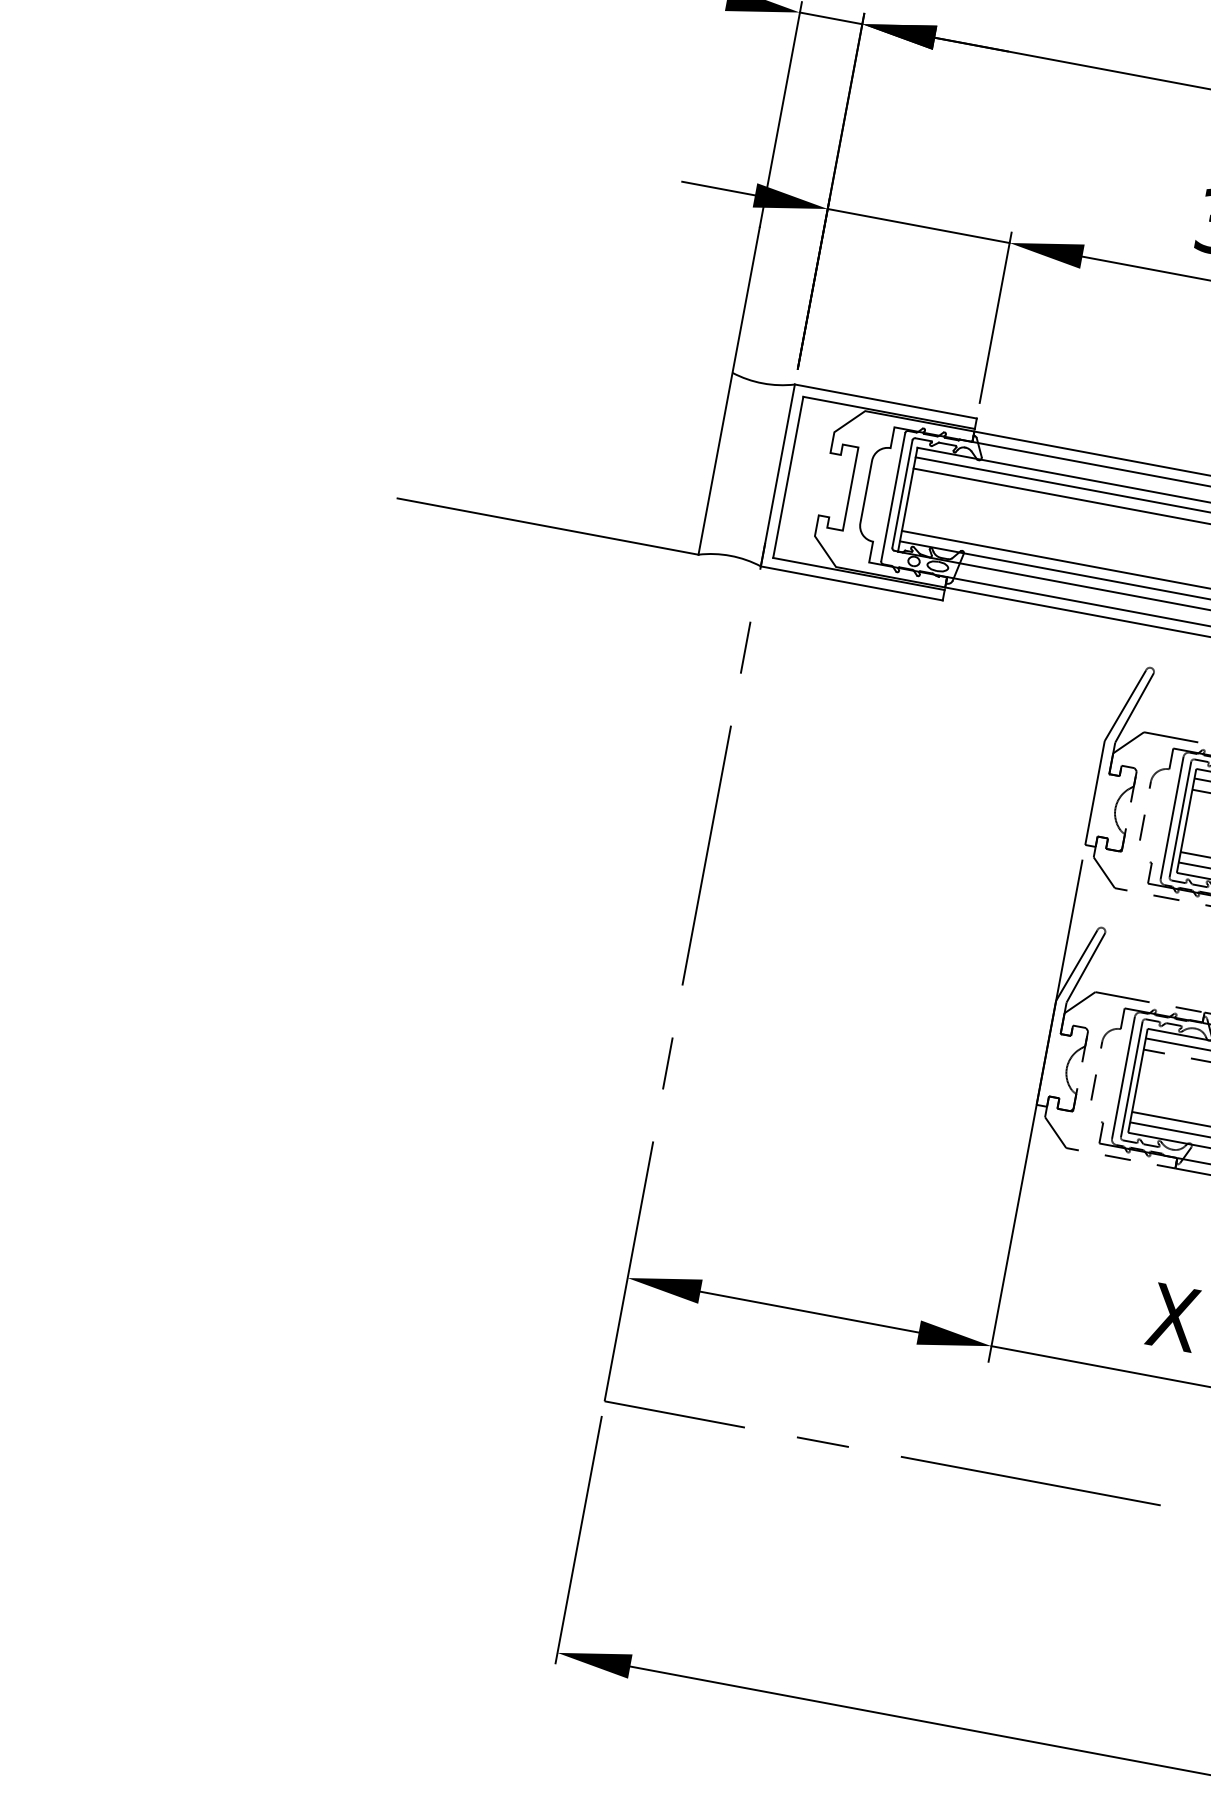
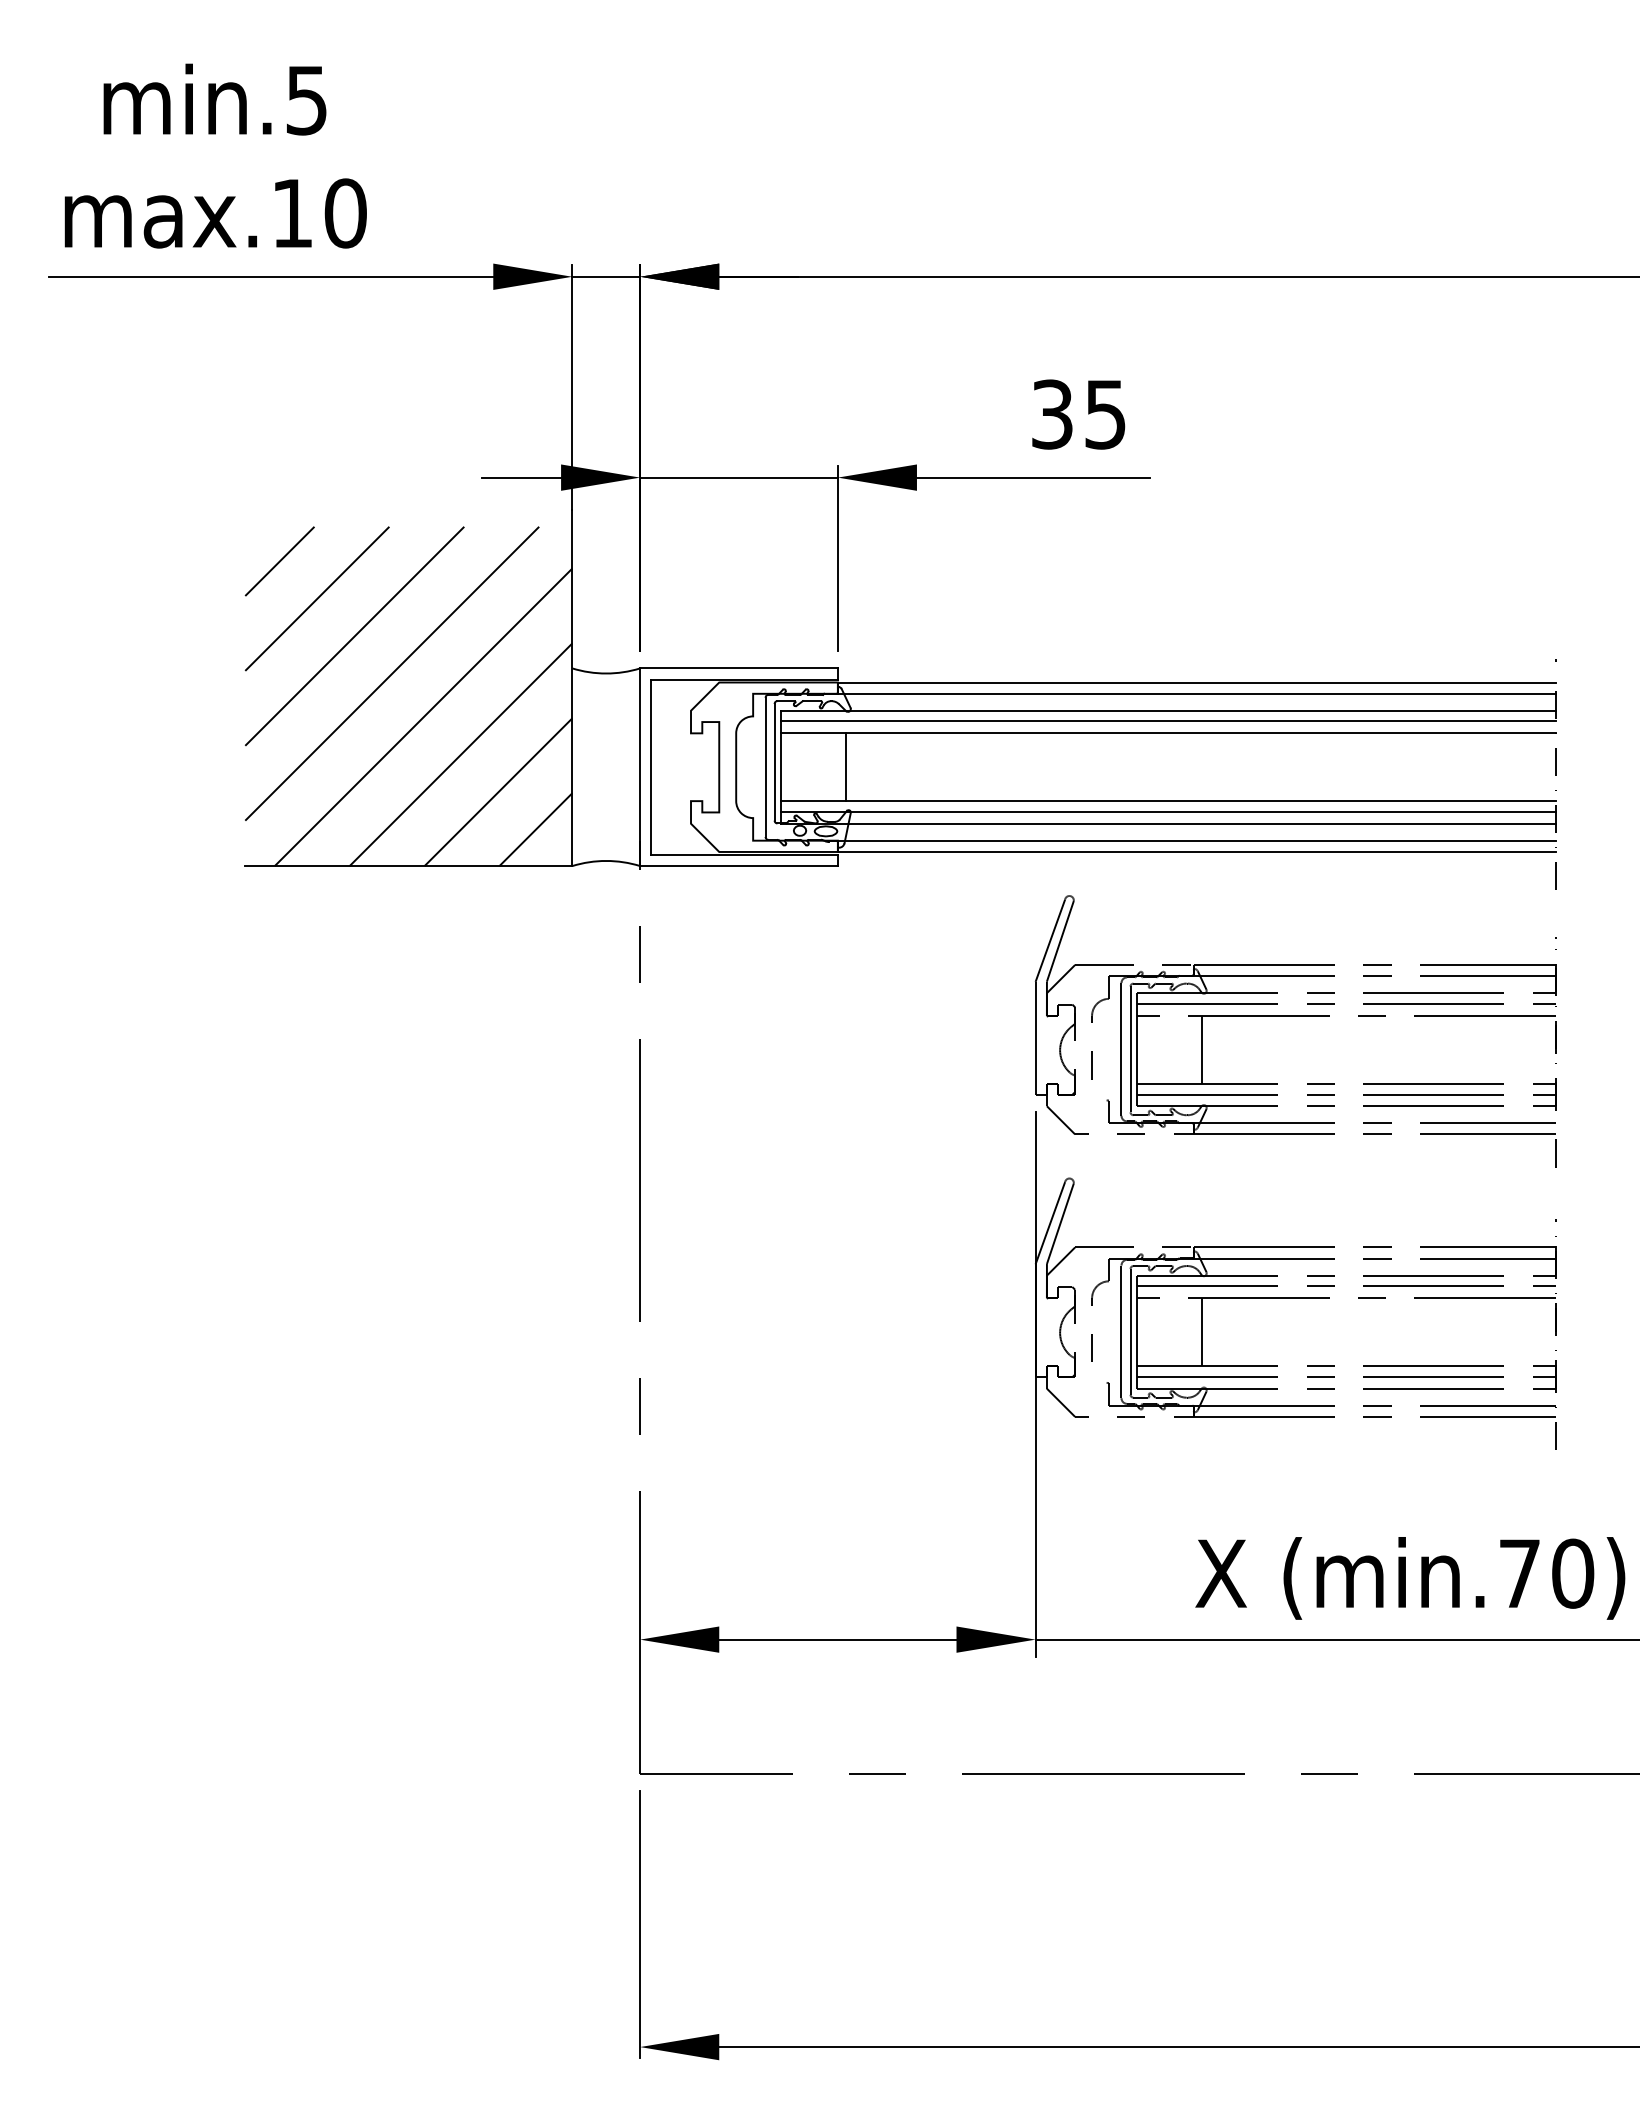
hatch: (576, 370) -> (408, 696), added
line: (967, 511) -> (846, 767), added
line: (1197, 1092) -> (1202, 1332), added

